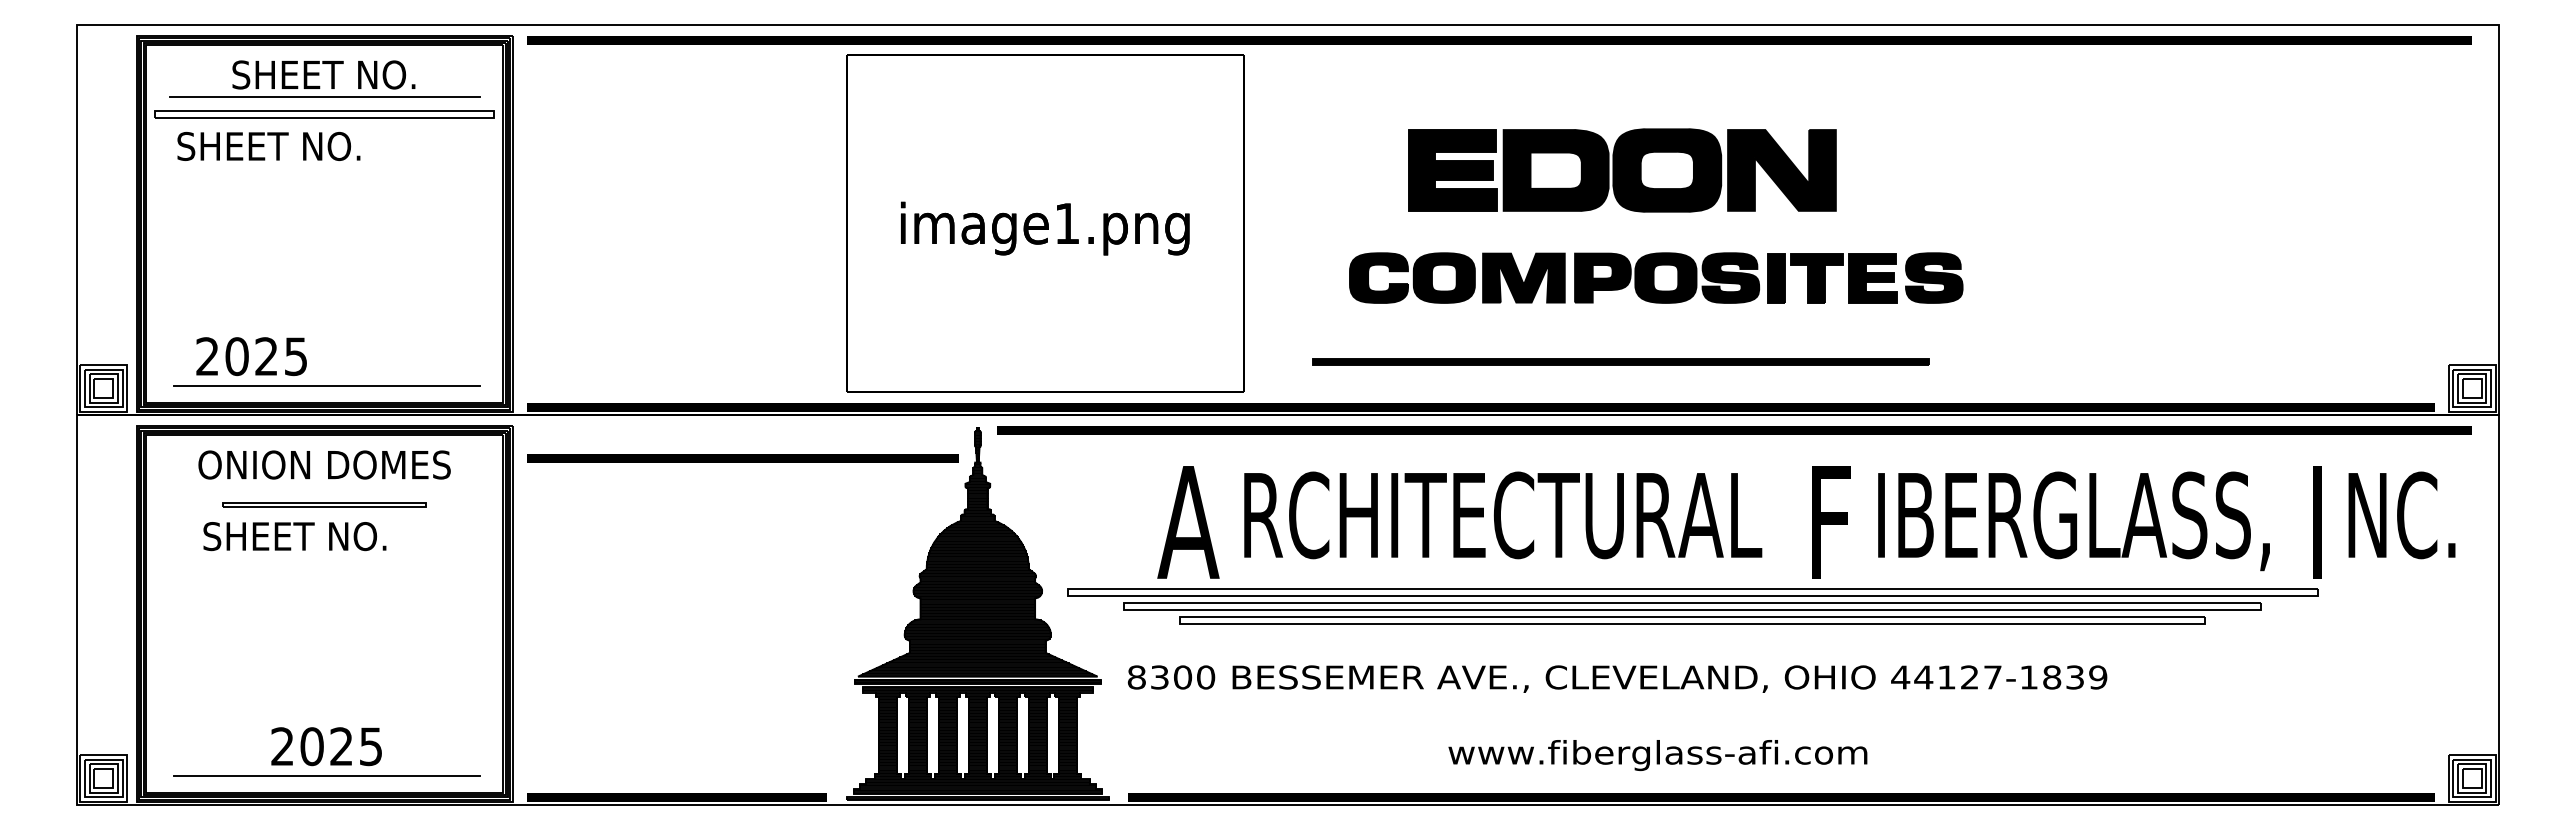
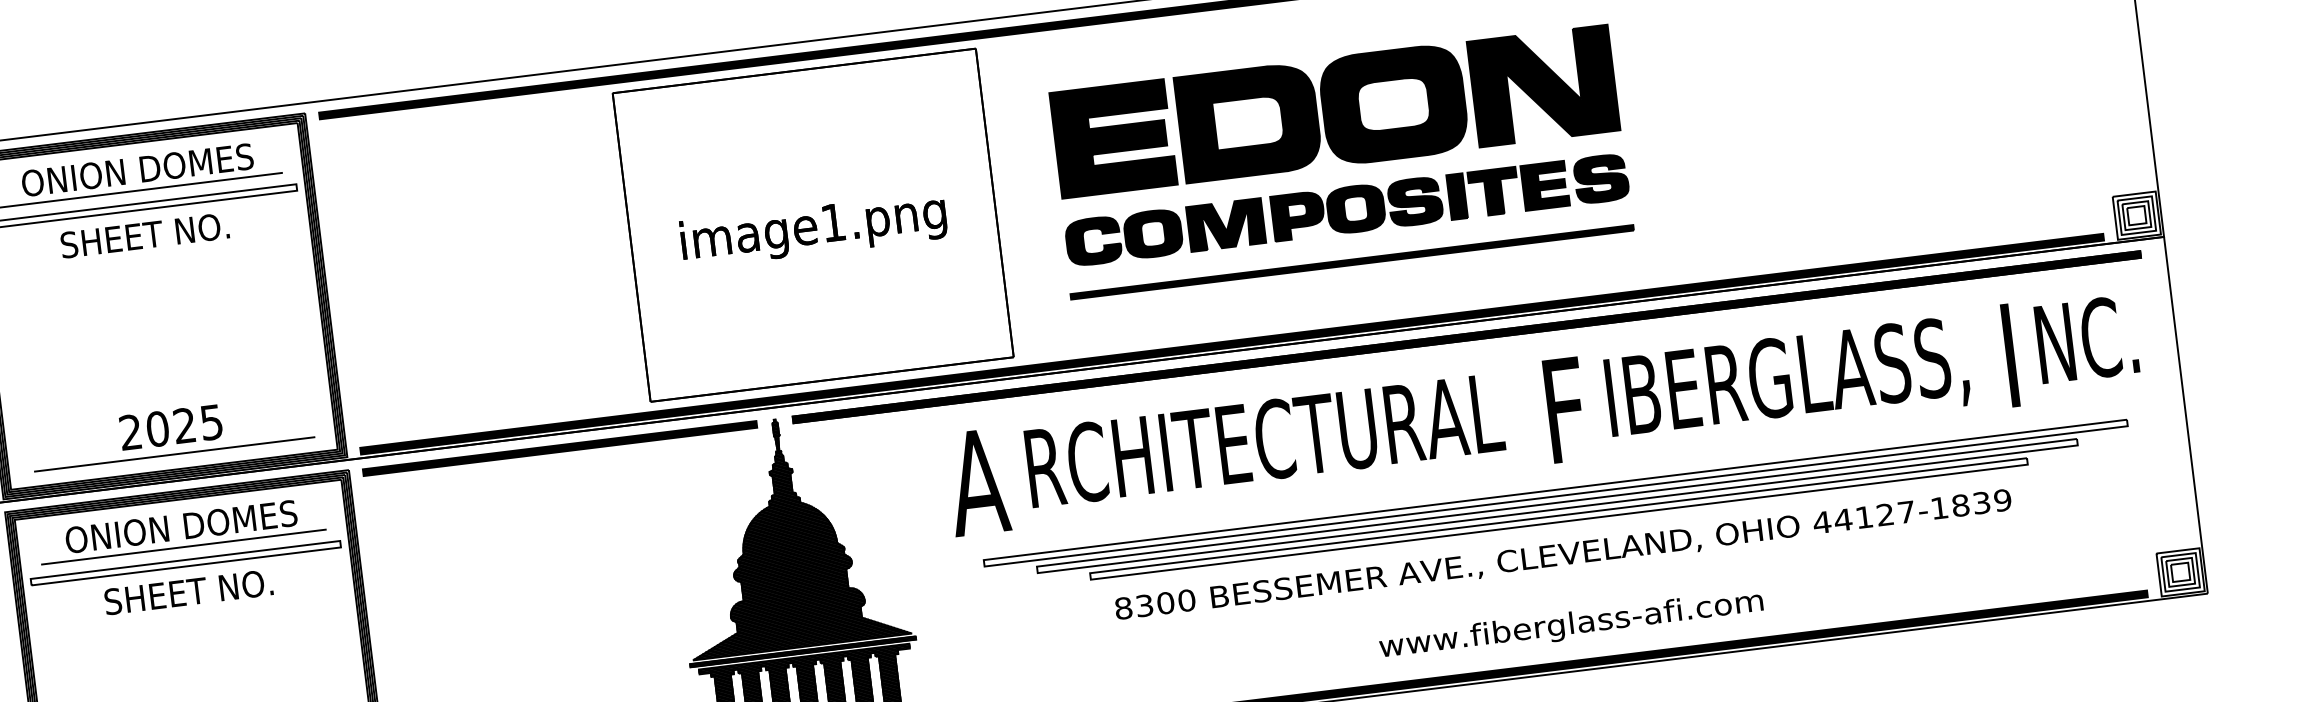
text: (324, 74) -> (137, 169), SHEET NO. -> ONION DOMES
text: (268, 146) -> (144, 235), moved
part: (1622, 170) -> (1335, 111), size x1.43
part: (1656, 277) -> (1347, 209), moved
text: (251, 356) -> (170, 427), moved
part: (1620, 361) -> (1351, 261), moved
line: (742, 458) -> (559, 448), moved
line: (324, 487) -> (183, 547), added
part: (324, 504) -> (185, 562), size x1.67
text: (294, 536) -> (188, 592), moved
part: (1692, 606) -> (1557, 505), moved
text: (1617, 678) -> (1563, 555), moved
text: (1657, 755) -> (1571, 625), moved

